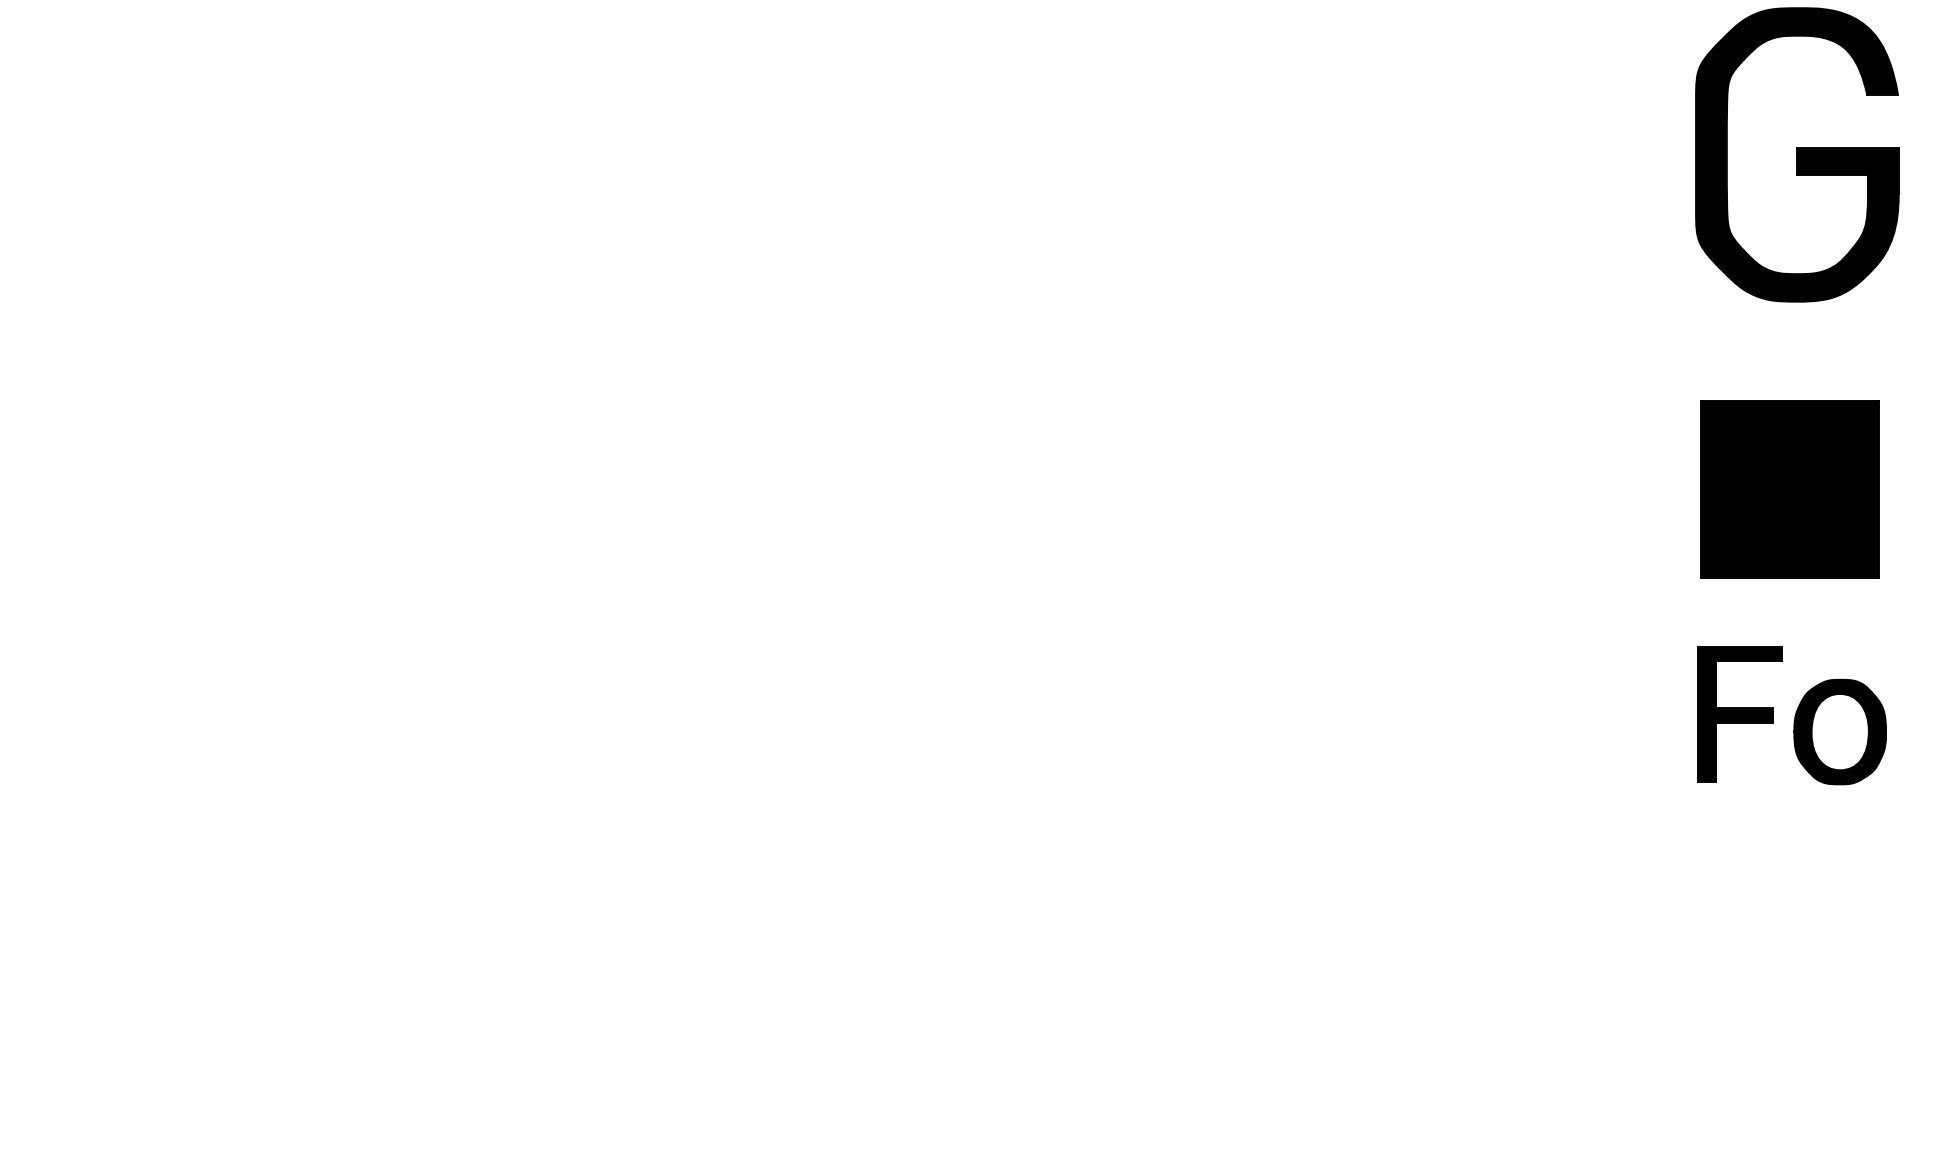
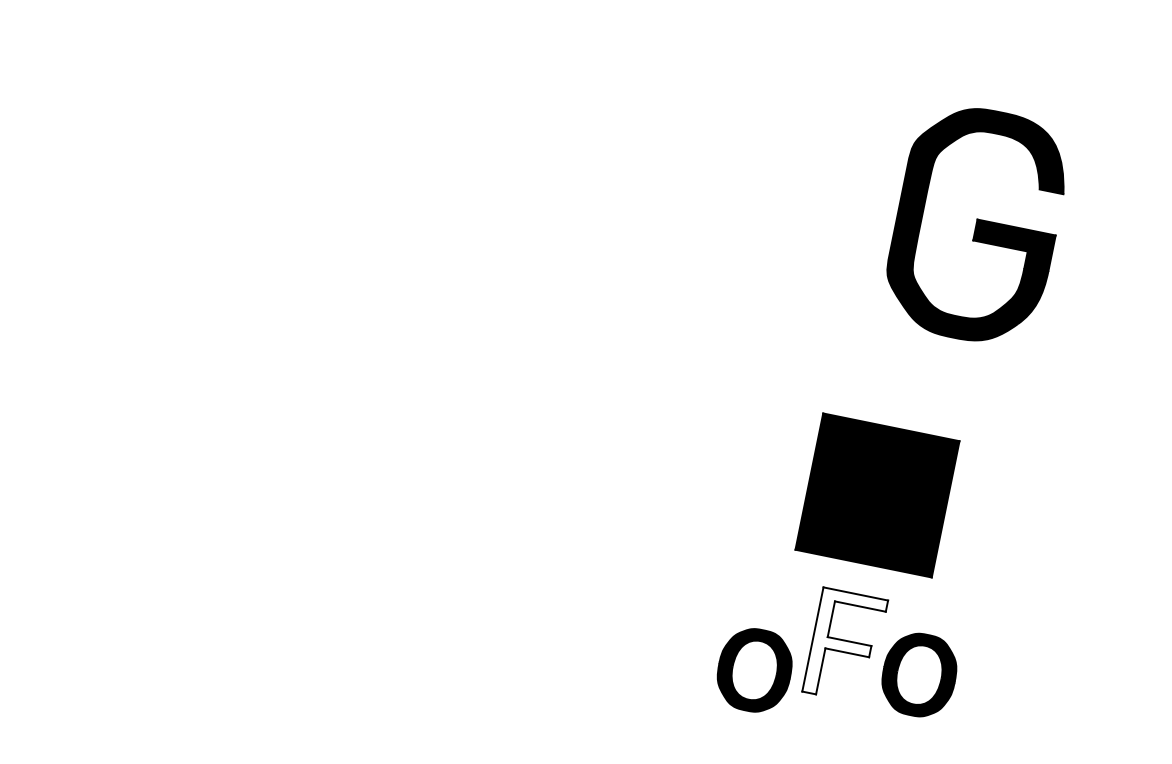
part: (1789, 489) -> (876, 495), moved
fill: (1740, 714) -> (845, 646), removed
part: (1632, 767) -> (754, 669), added

